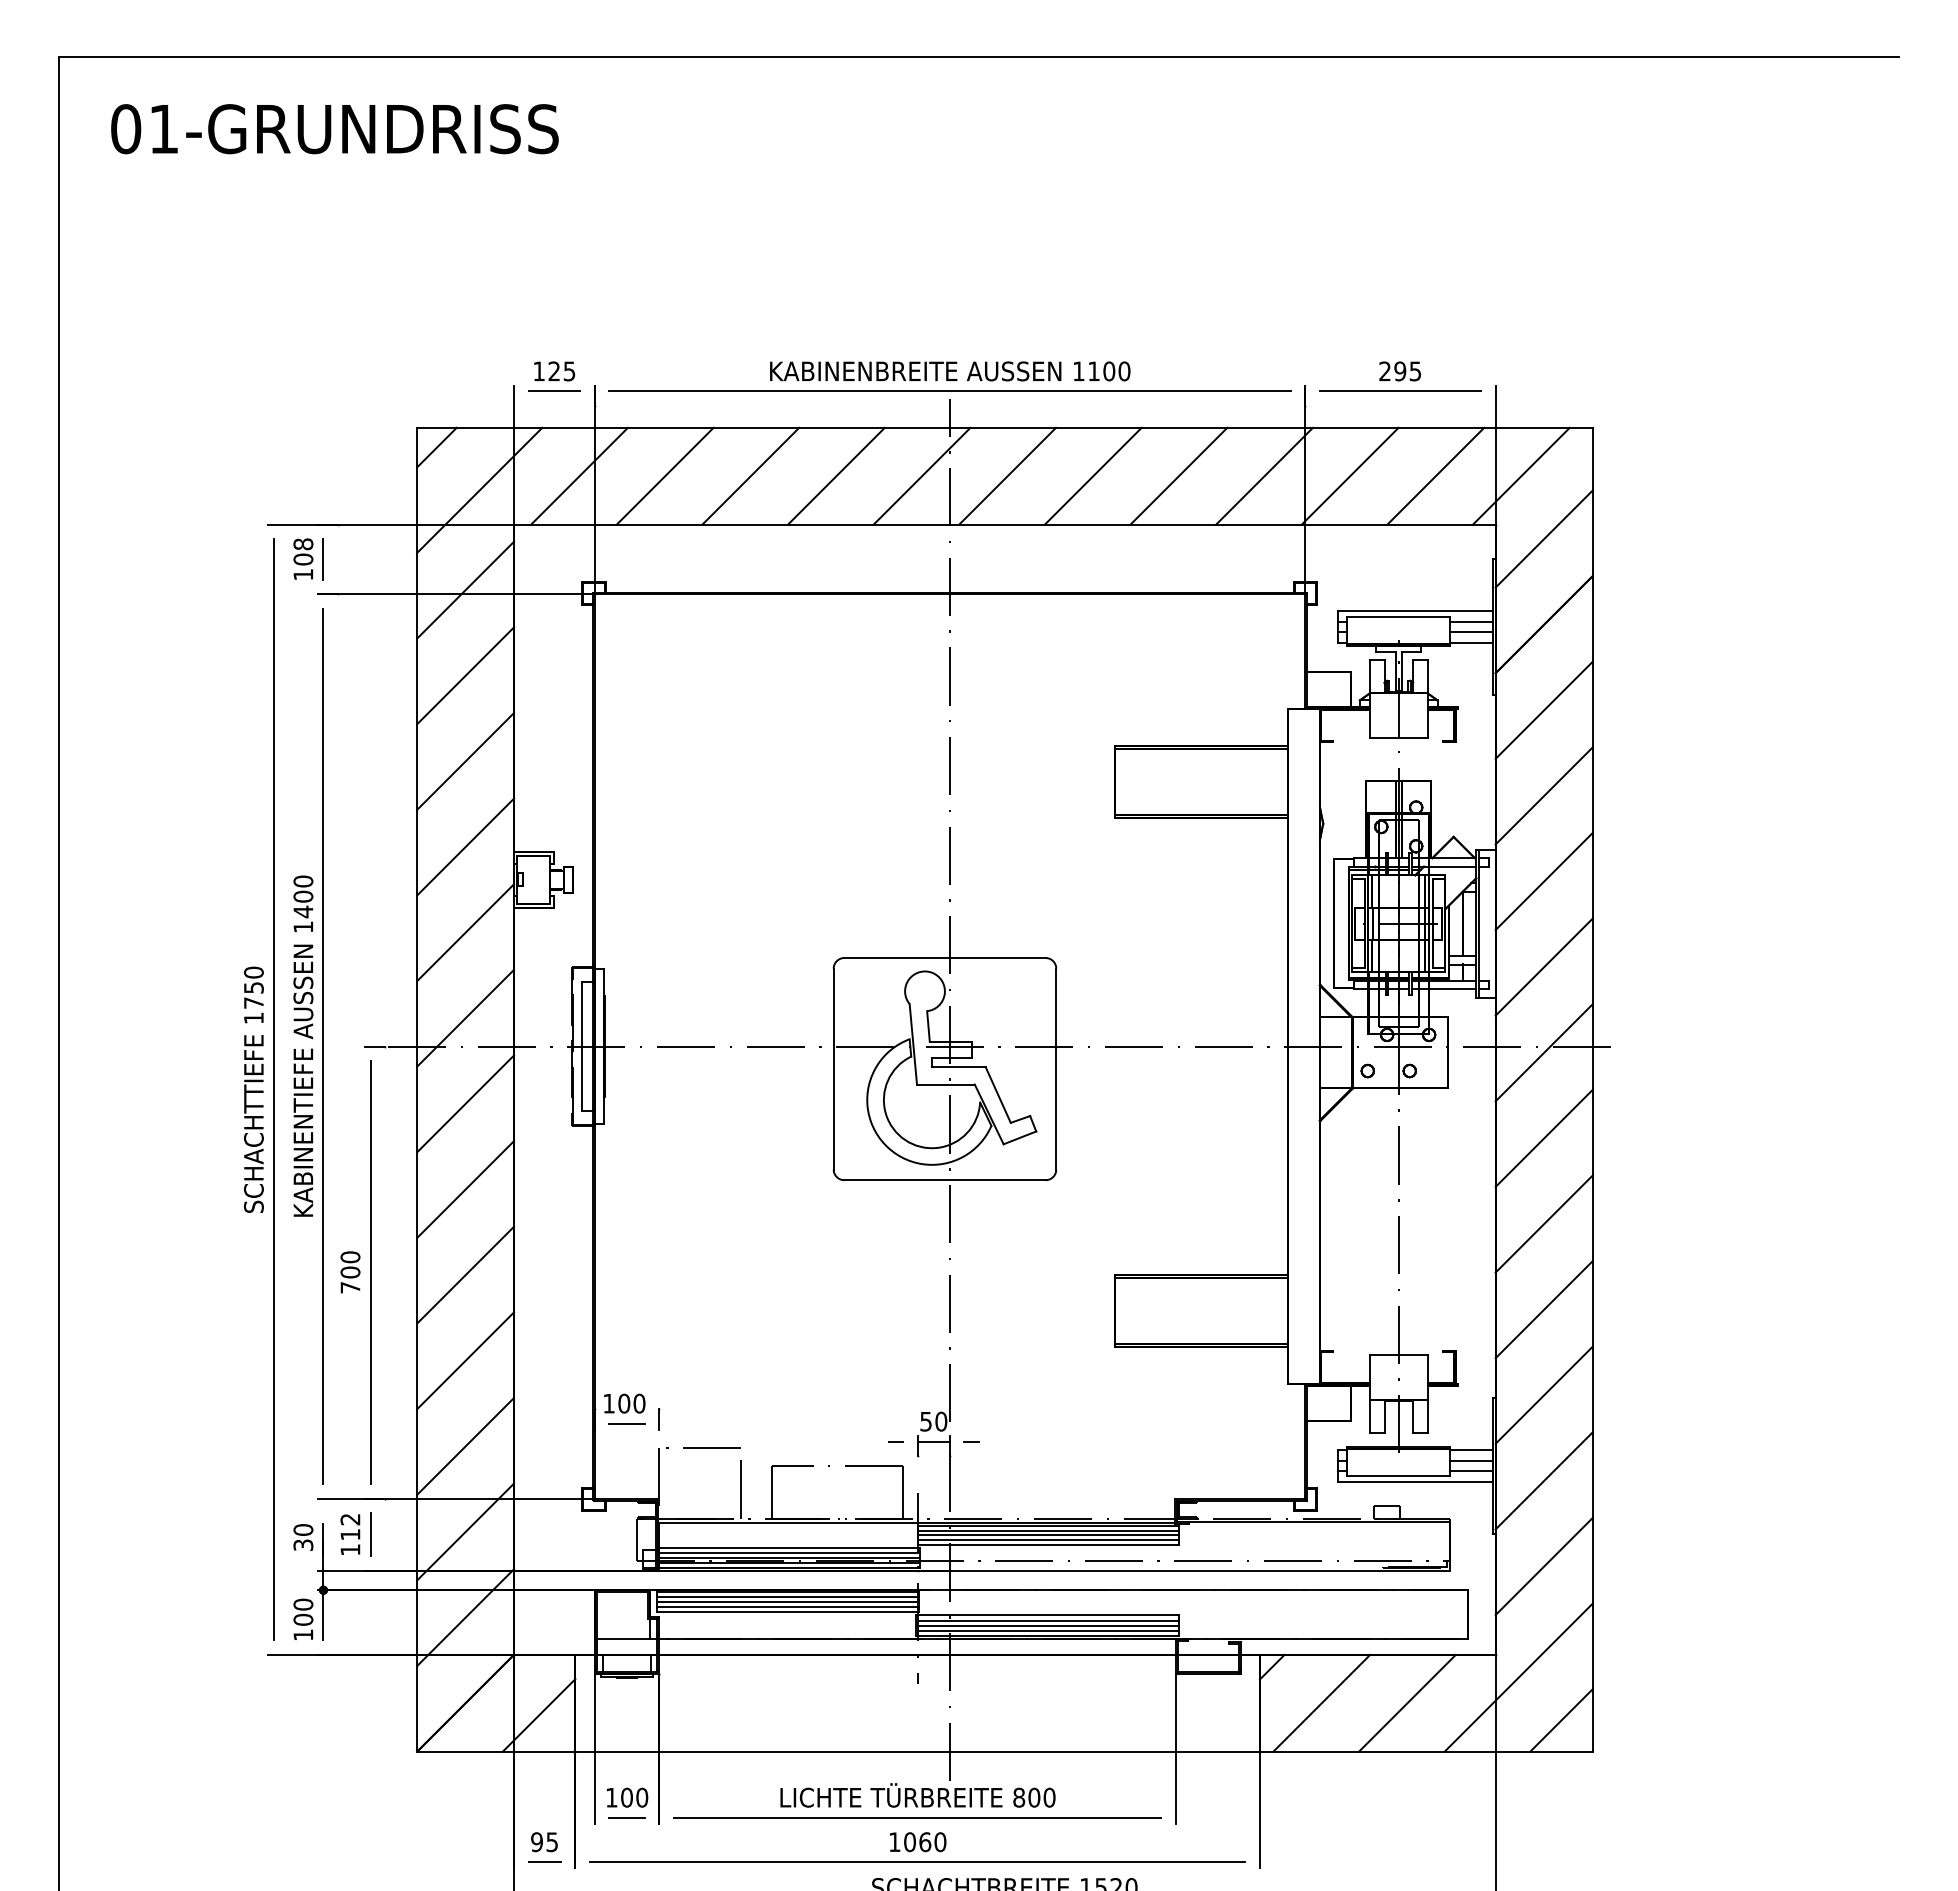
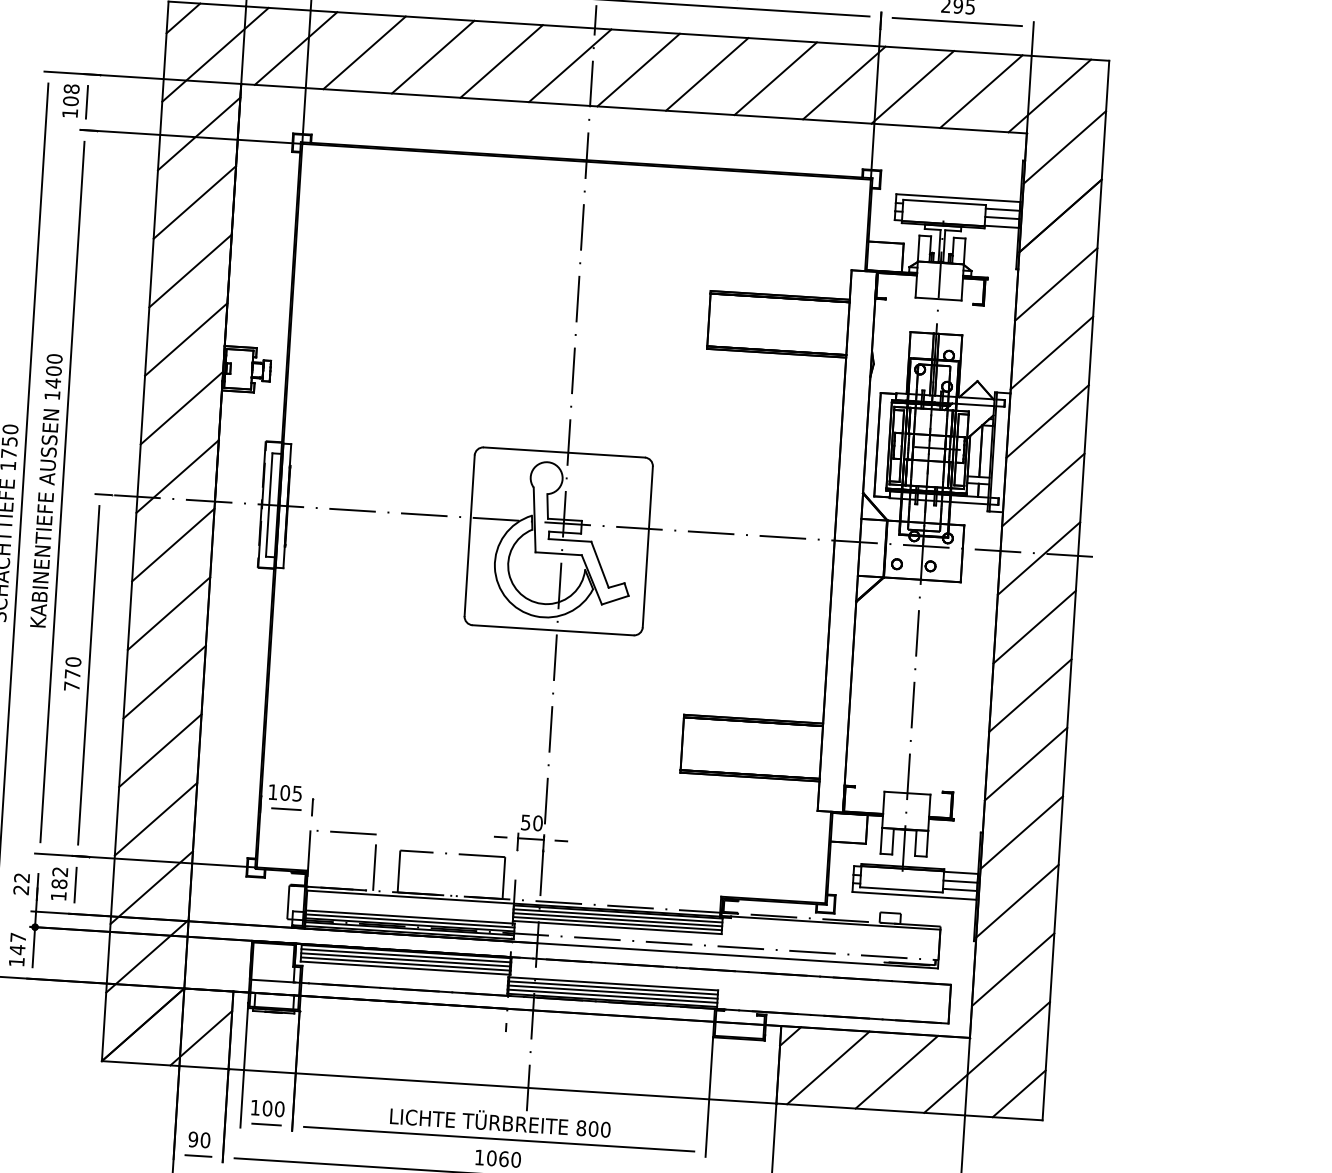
text: (350, 1272) -> (72, 674), 700 -> 770
text: (639, 1403) -> (297, 793), 100 -> 105
text: (350, 1534) -> (59, 883), 112 -> 182
text: (303, 1537) -> (21, 883), 30 -> 22
text: (303, 1612) -> (17, 943), 100 -> 147
text: (552, 1842) -> (205, 1140), 95 -> 90

